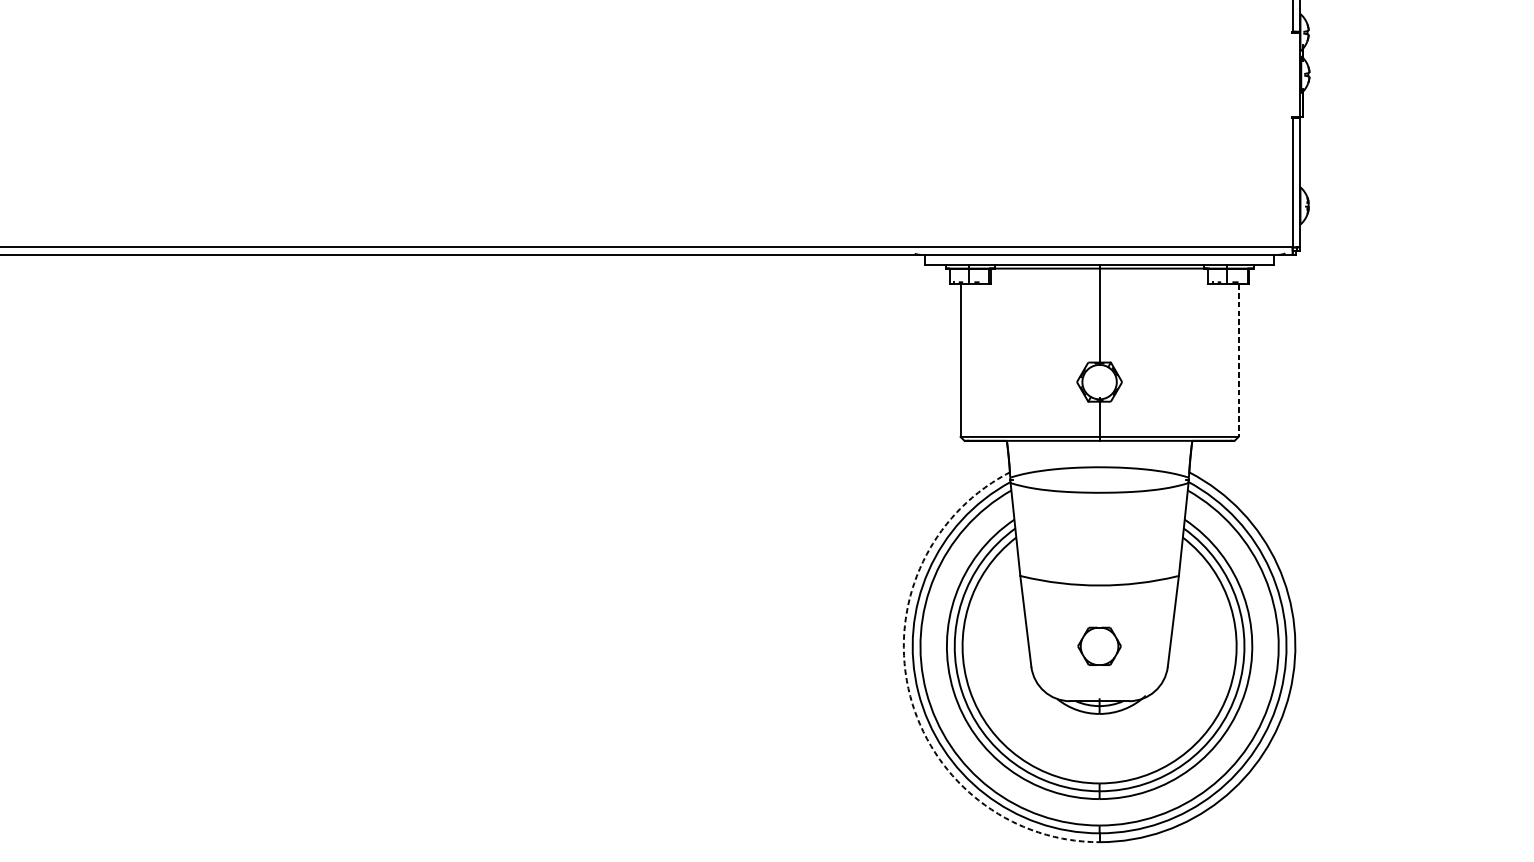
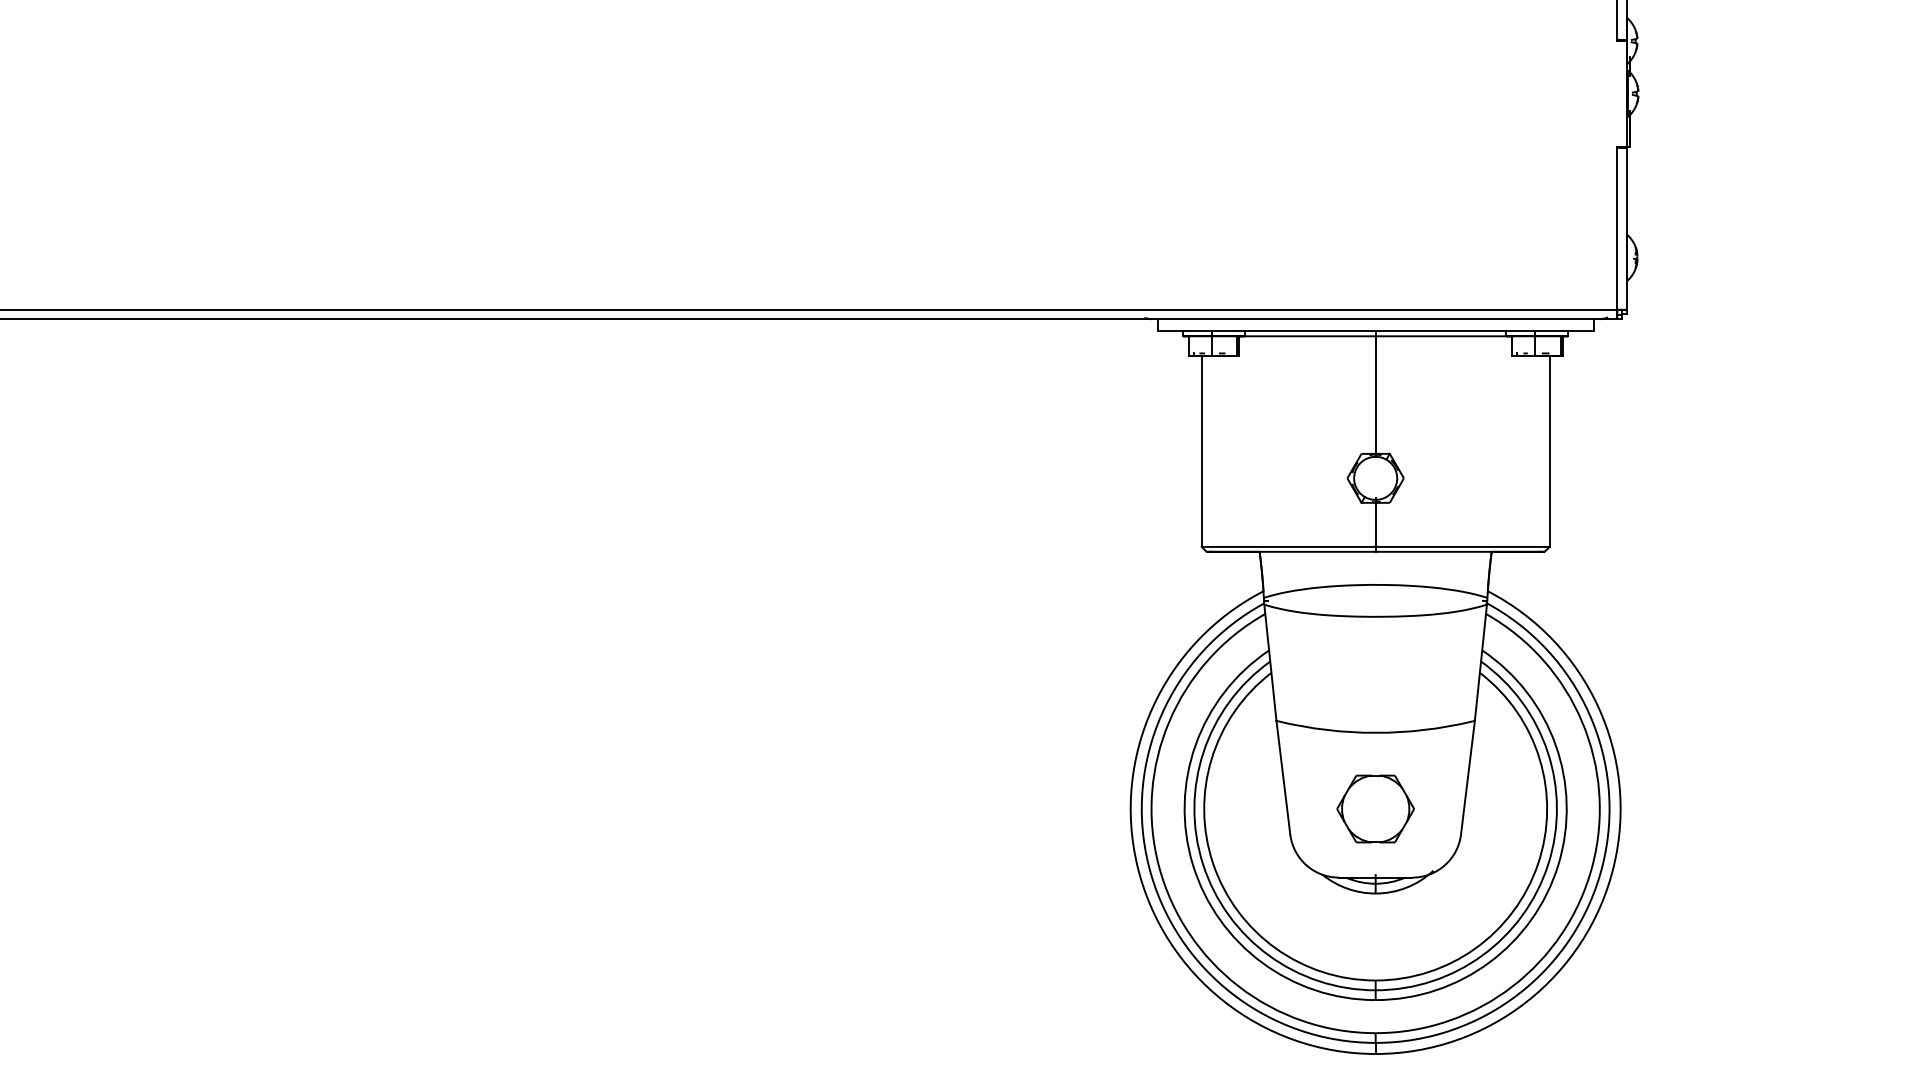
line: (1238, 360) -> (1549, 451), dashed -> solid
part: (1099, 645) -> (1375, 808), size x1.43
arc: (909, 692) -> (1137, 866), dashed -> solid

